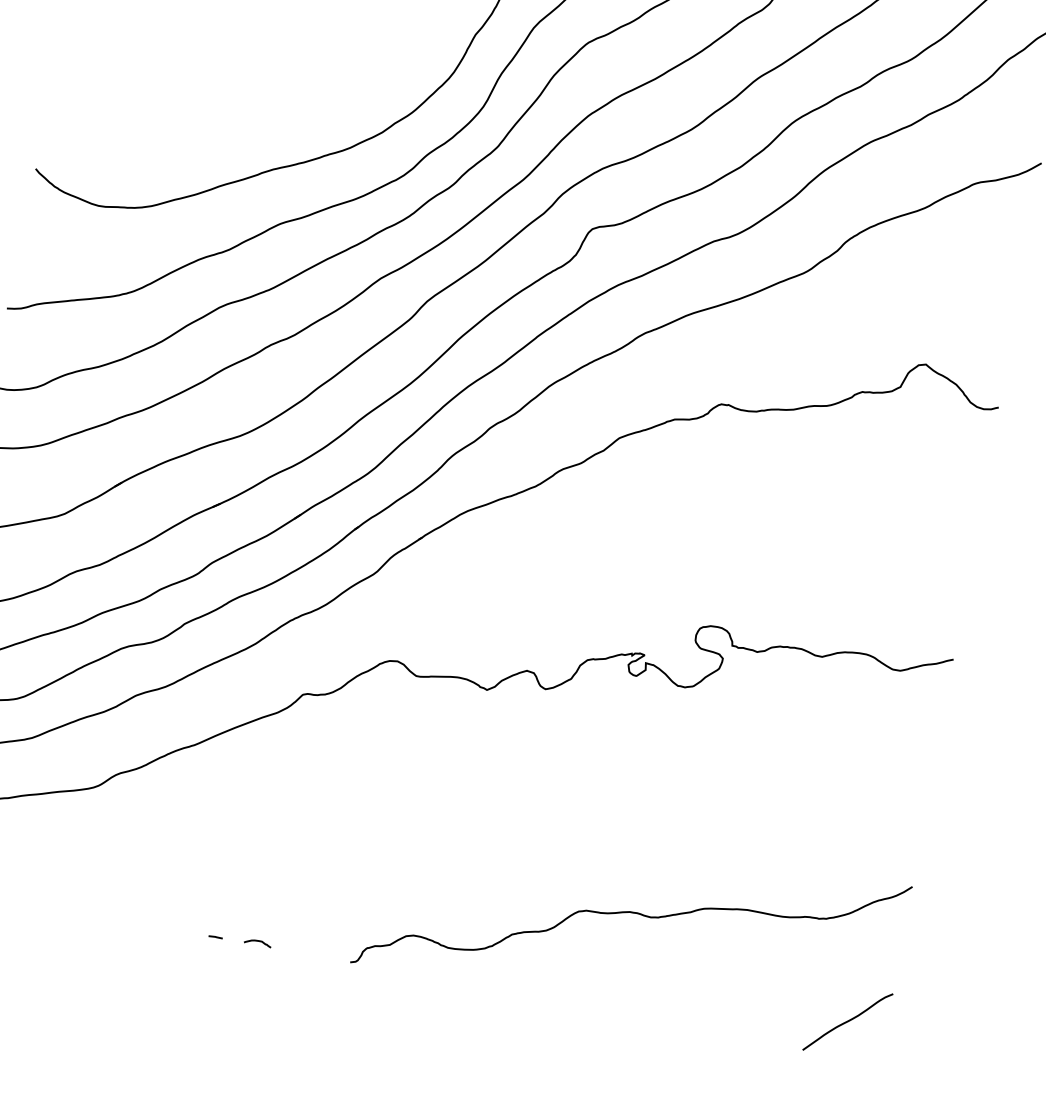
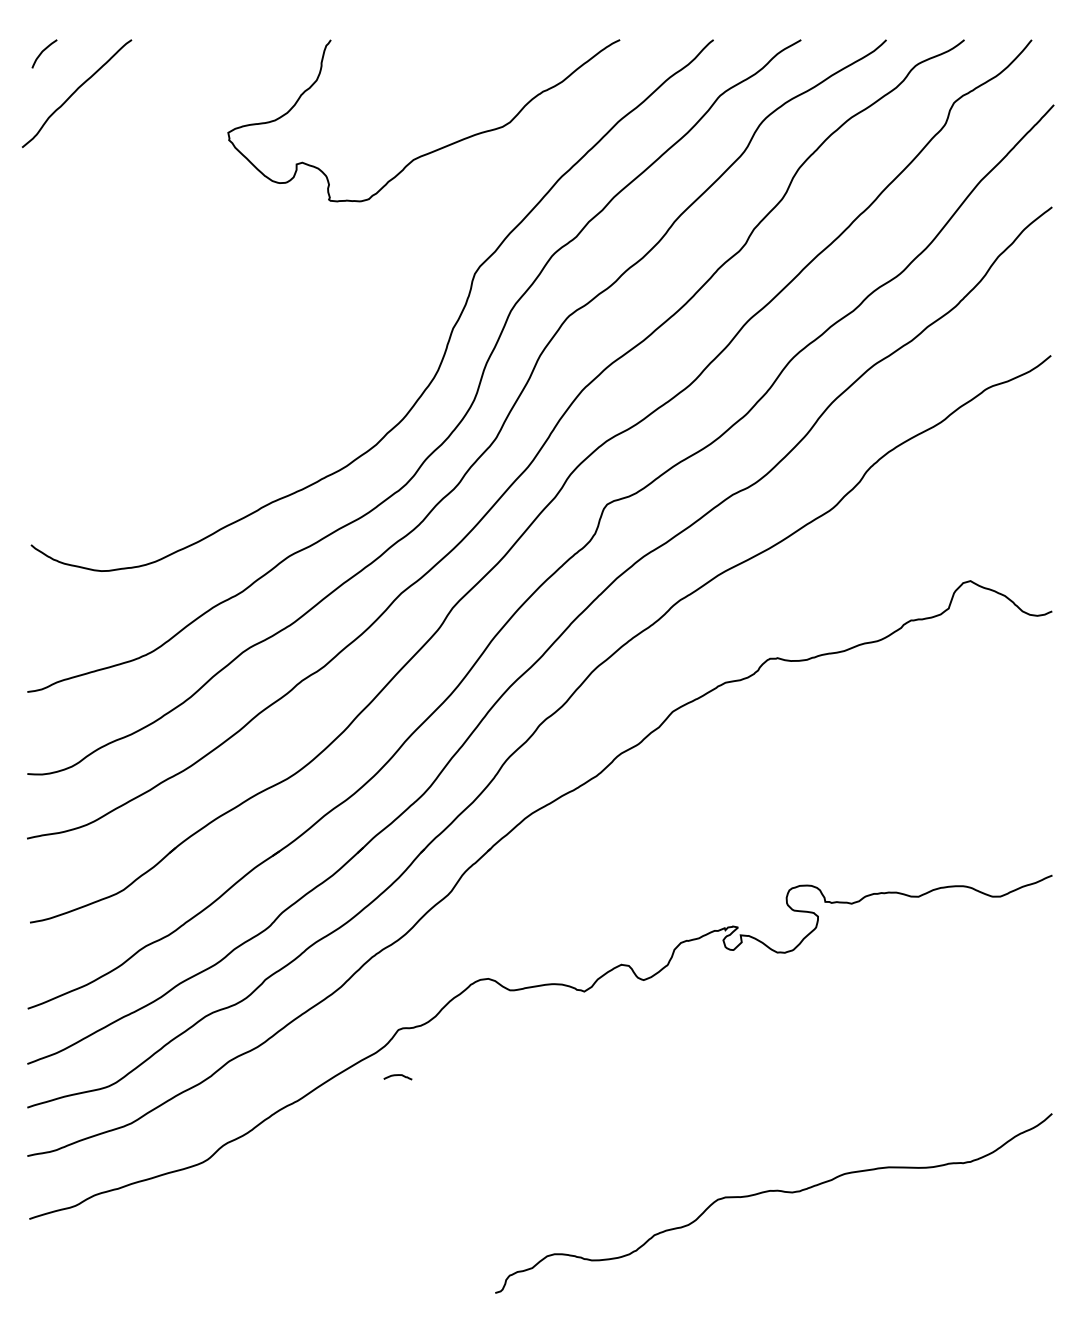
line: (215, 936) -> (353, 1291), removed
curve: (256, 942) -> (396, 1076), moved
curve: (848, 1021) -> (1011, 1262), removed

